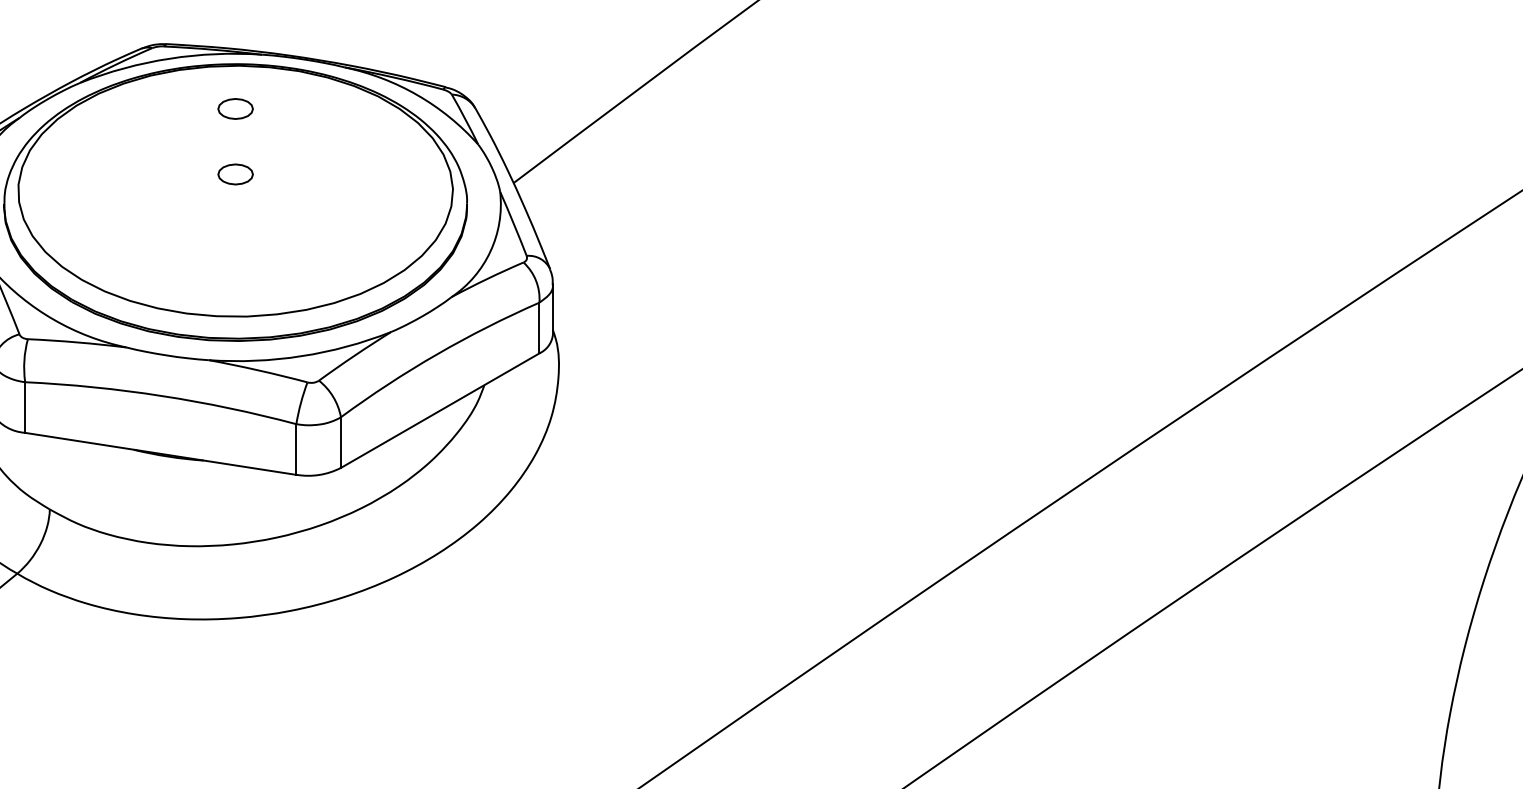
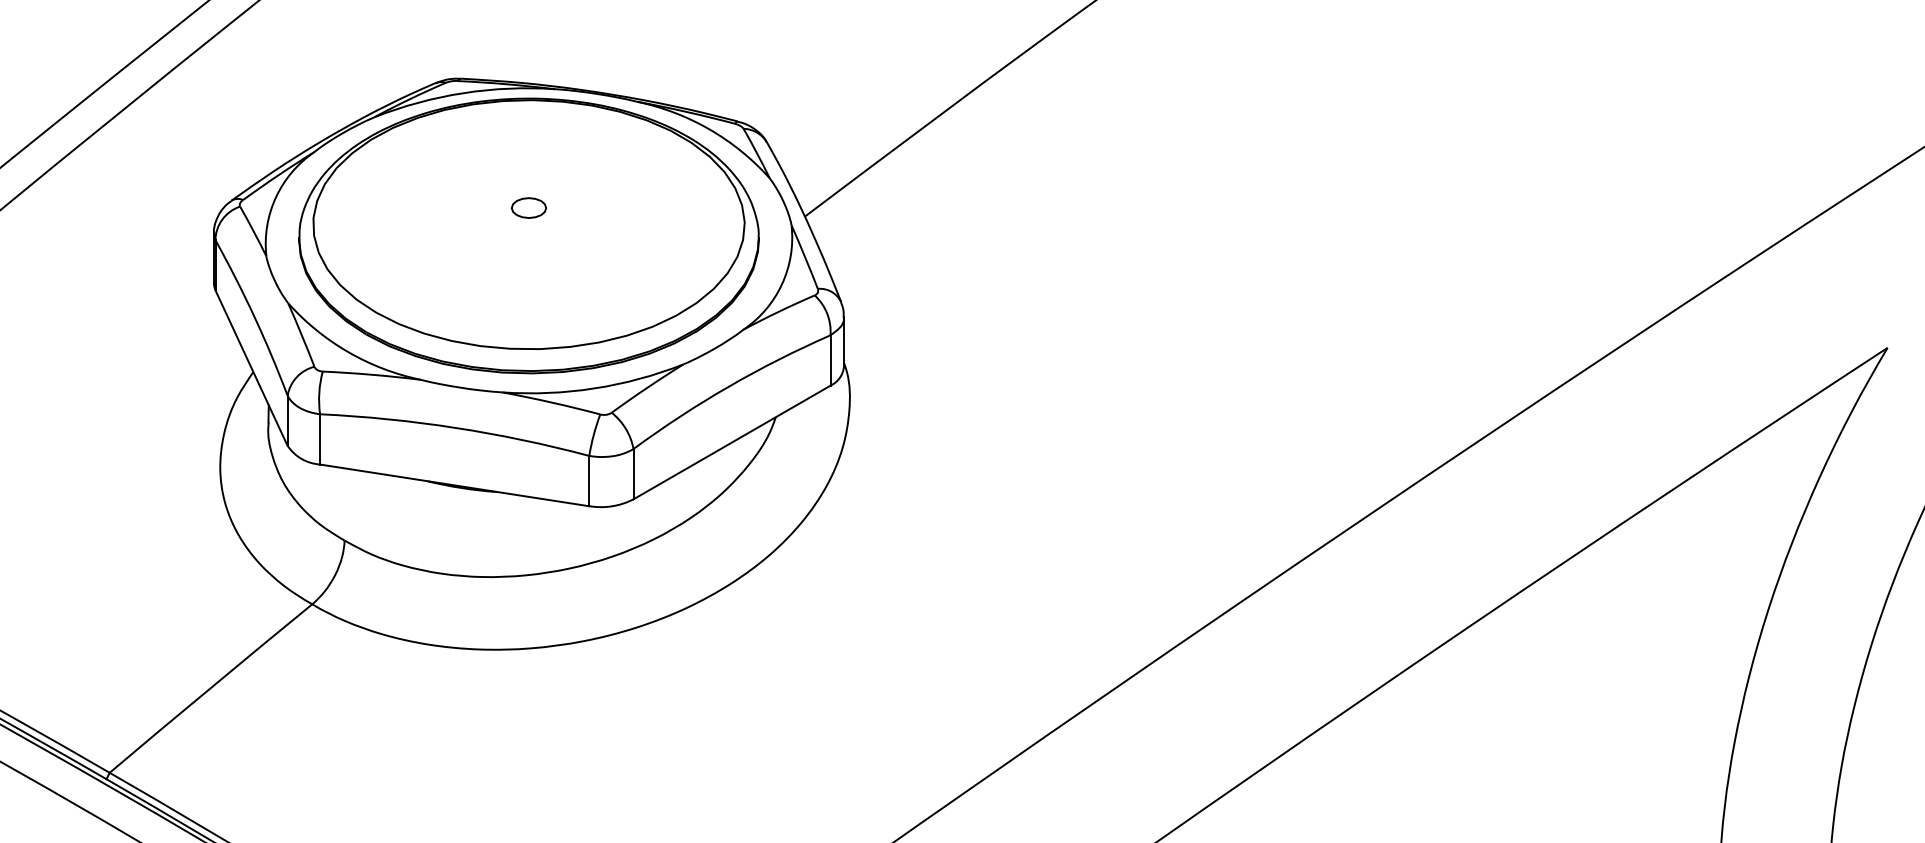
part: (235, 108) -> (528, 142), removed

